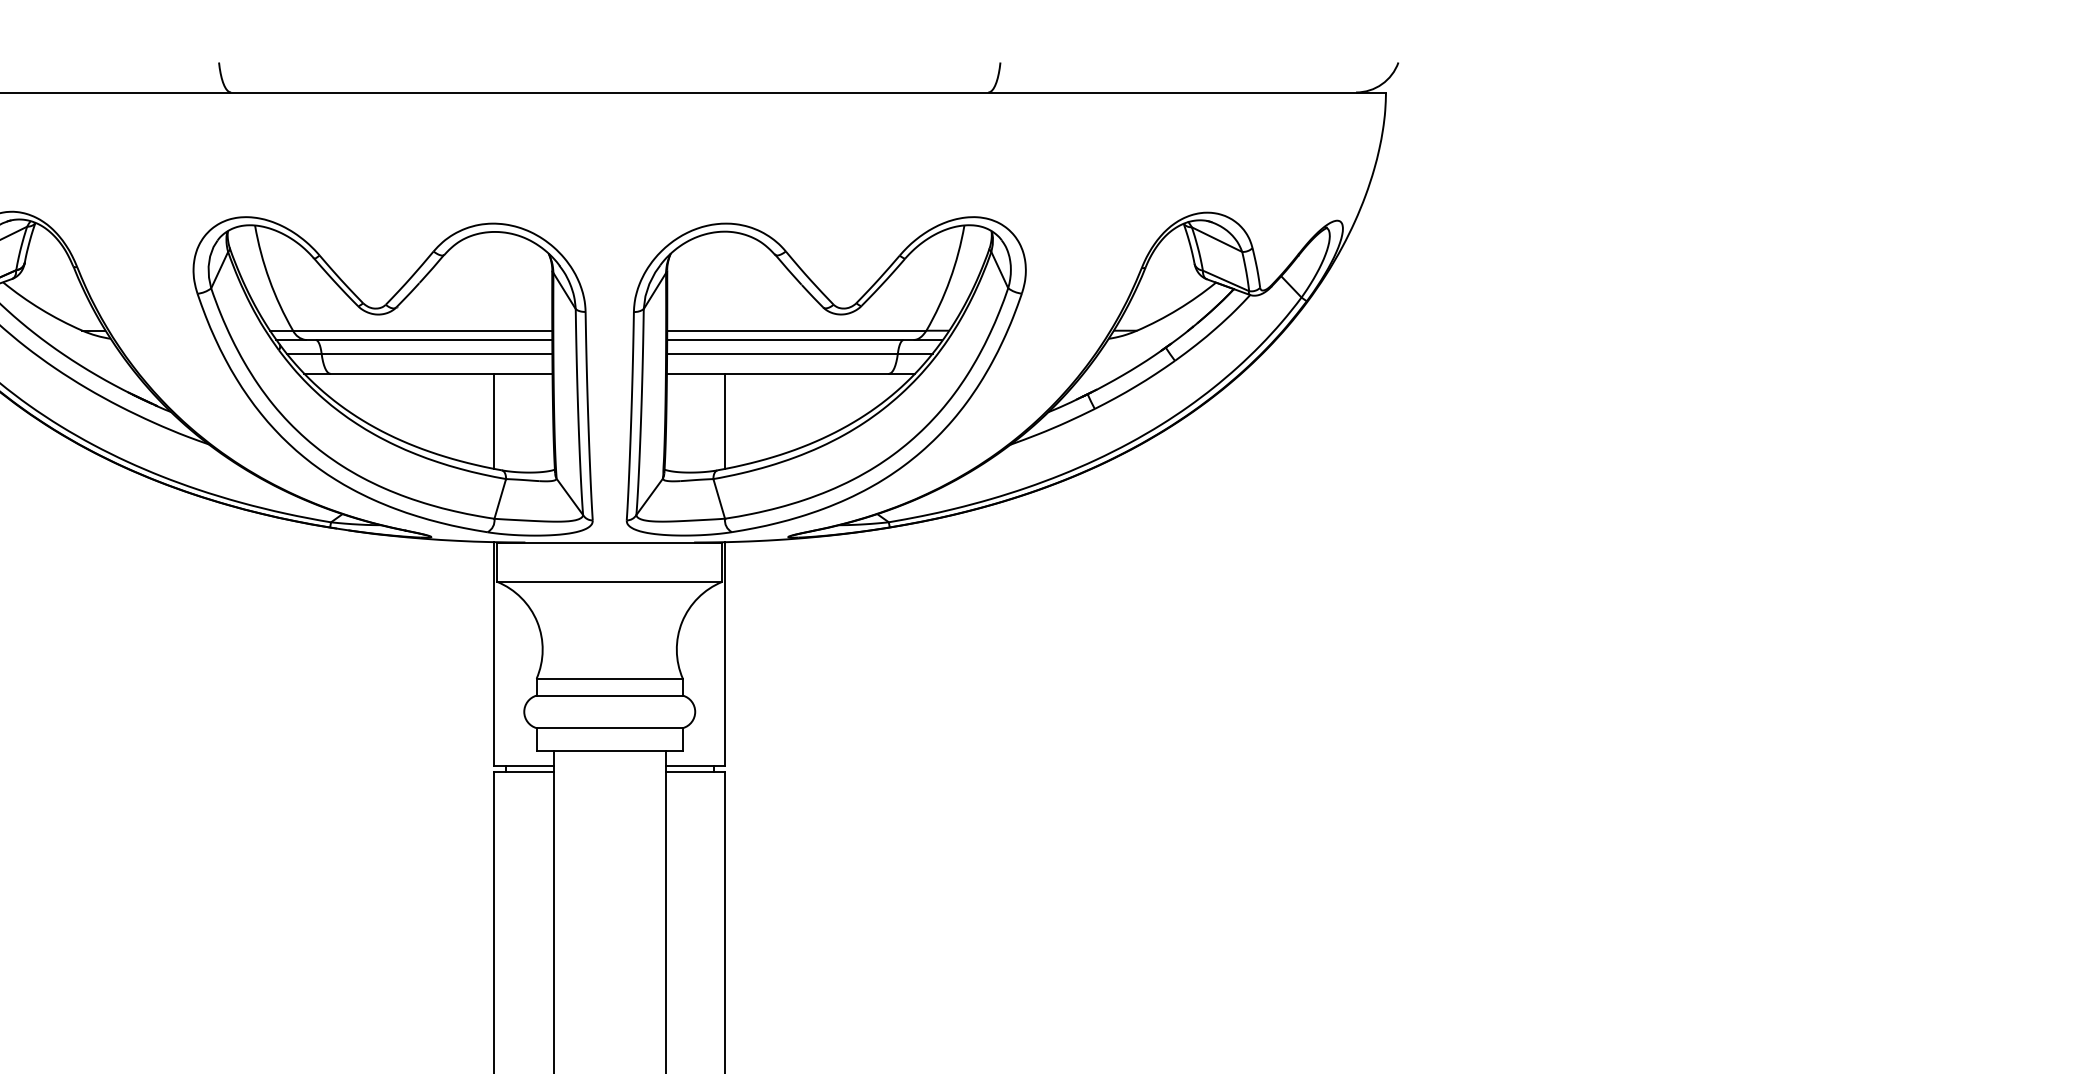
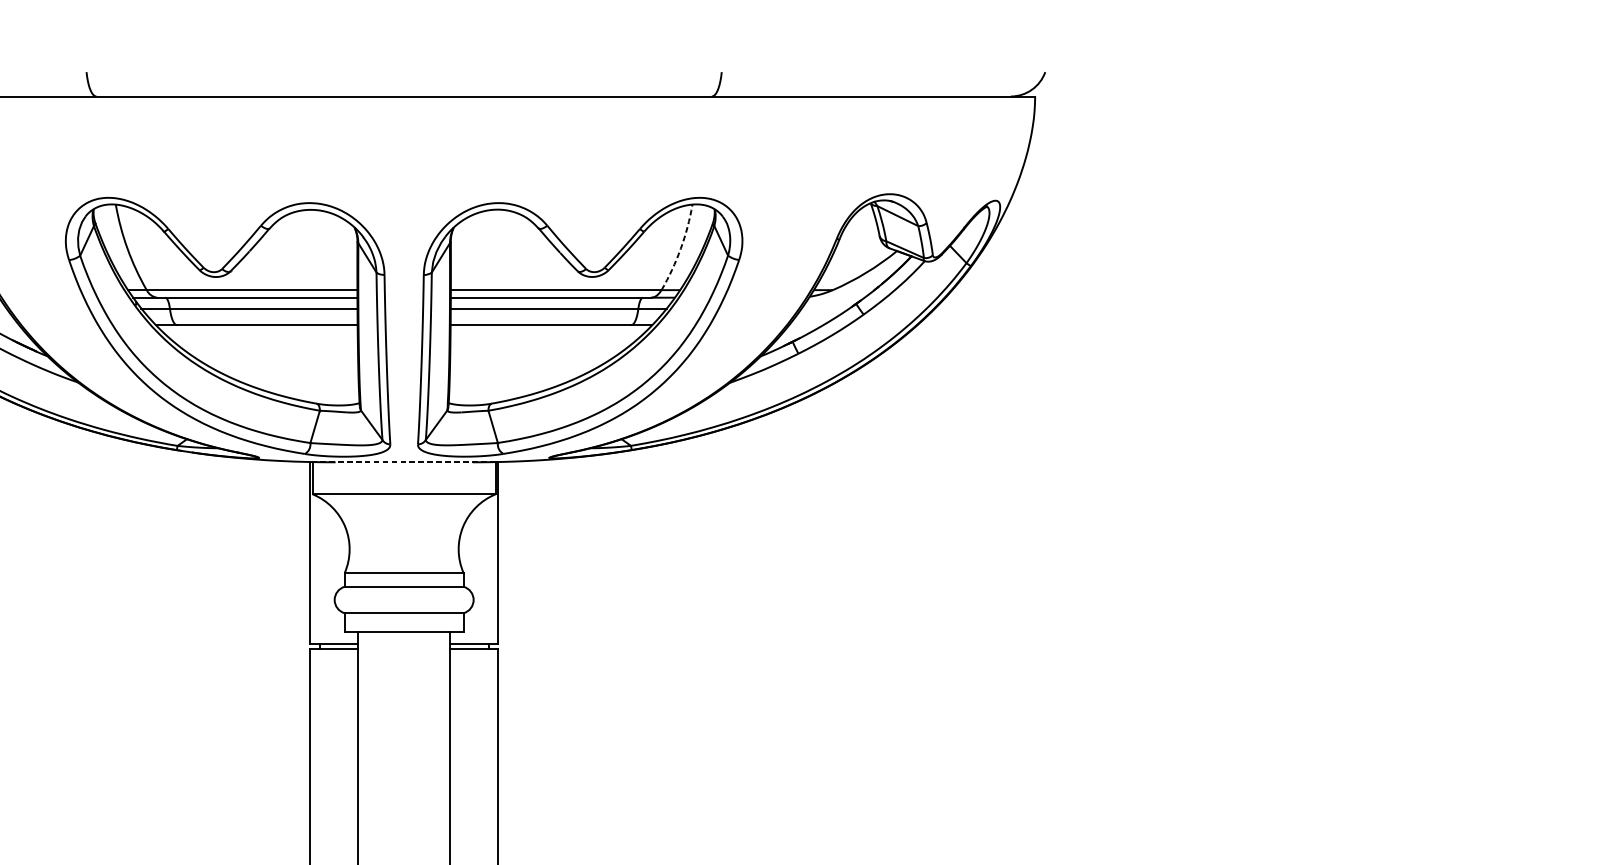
arc: (950, 279) -> (681, 248), solid -> dashed
line: (494, 420) -> (310, 363), removed
line: (725, 420) -> (498, 363), removed
line: (609, 542) -> (403, 462), solid -> dashed

